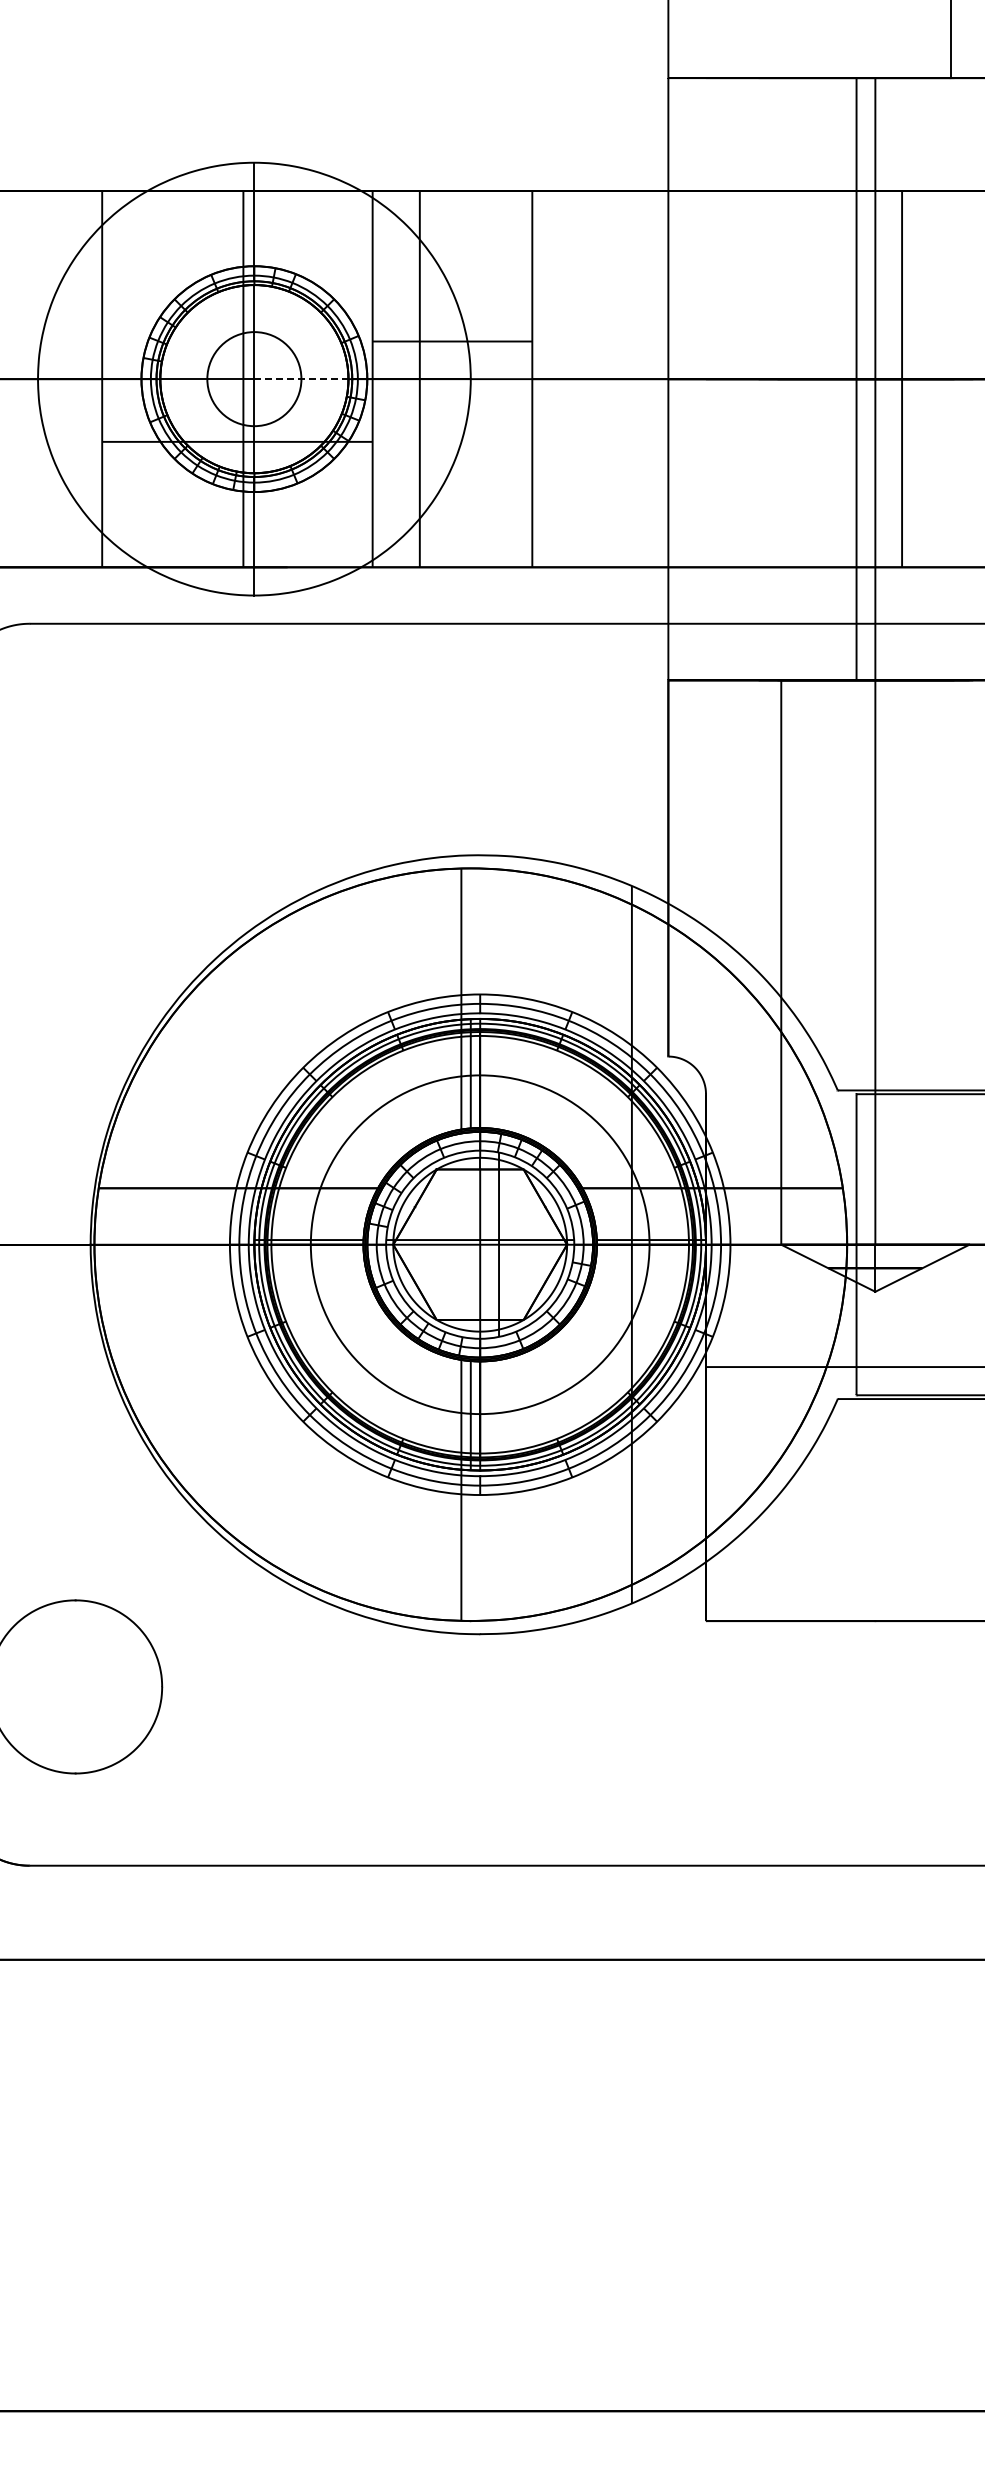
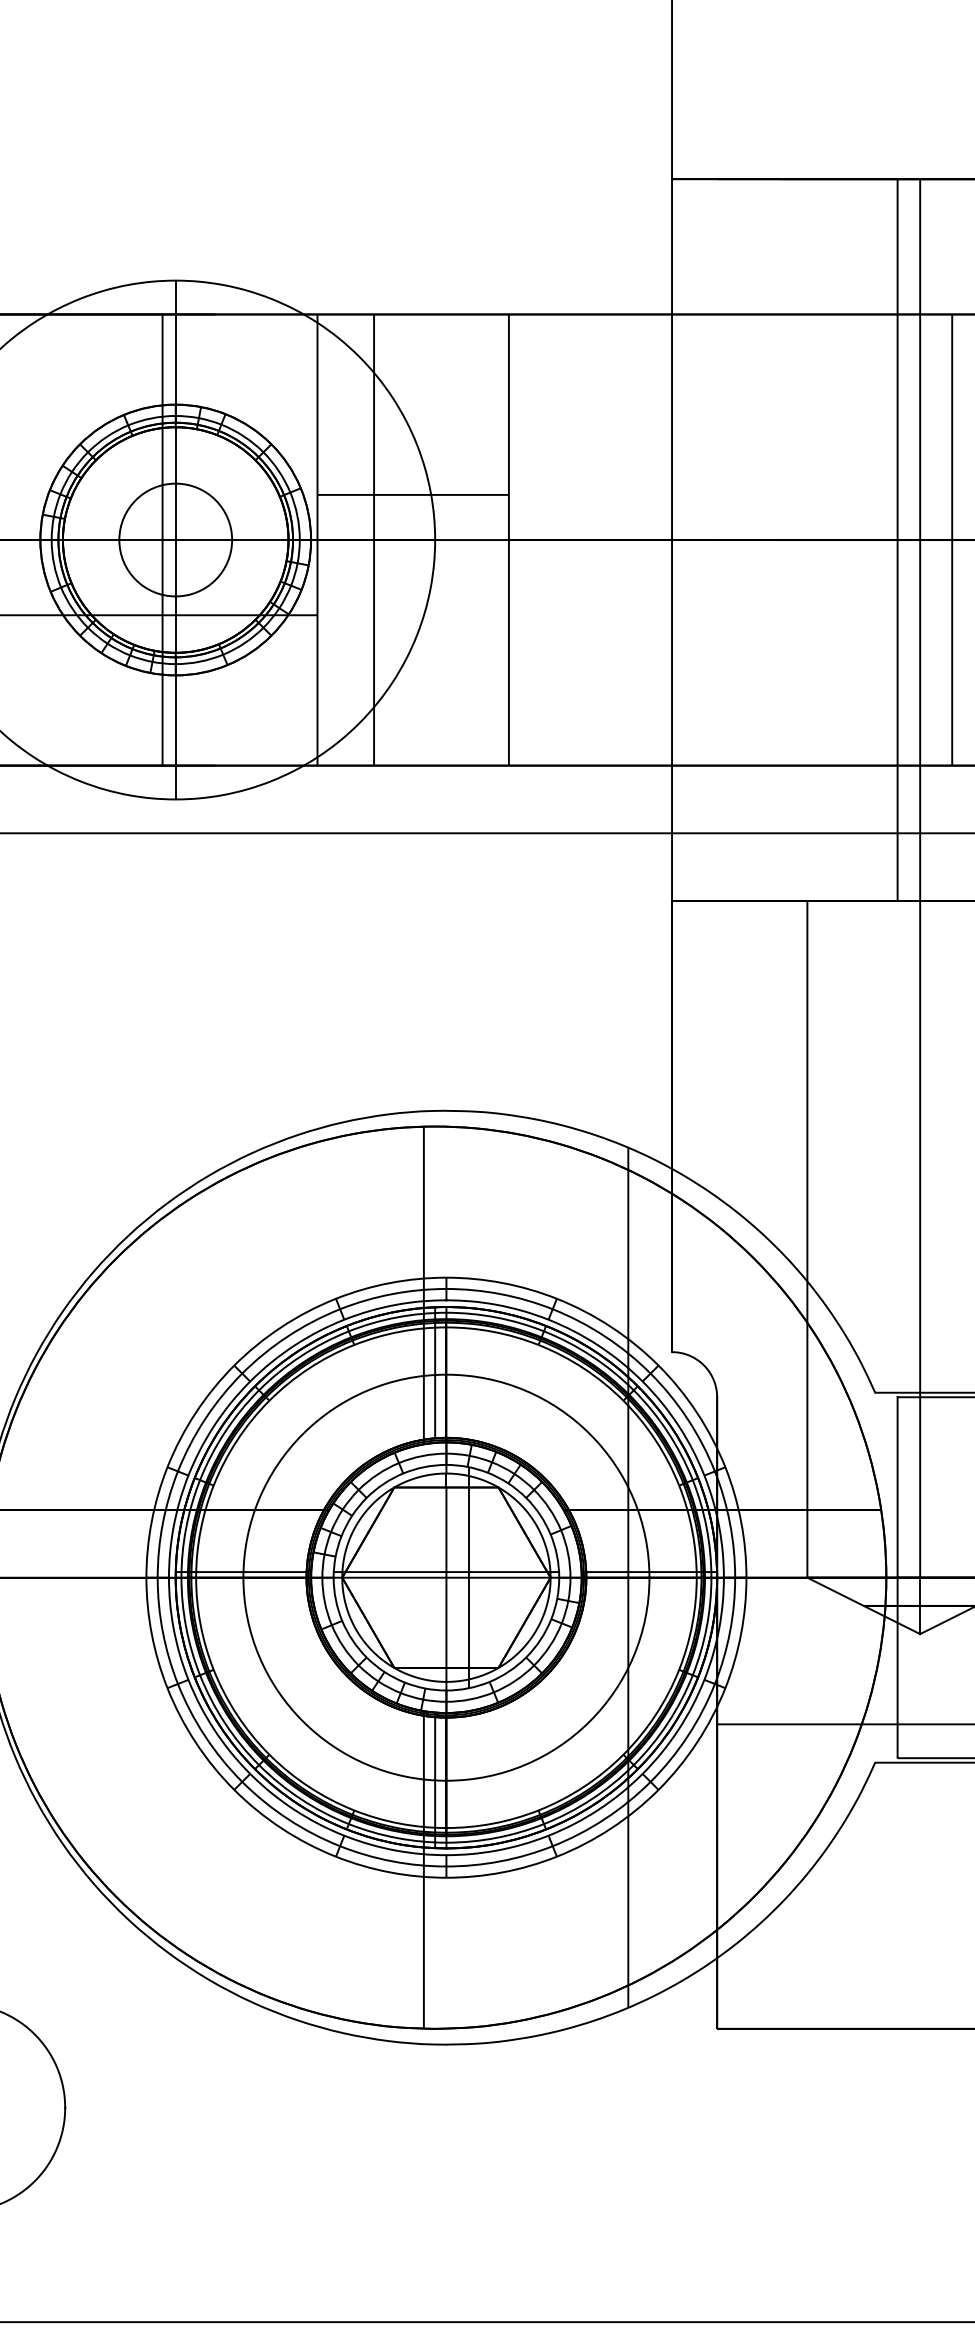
line: (301, 379) -> (232, 540), dashed -> solid

